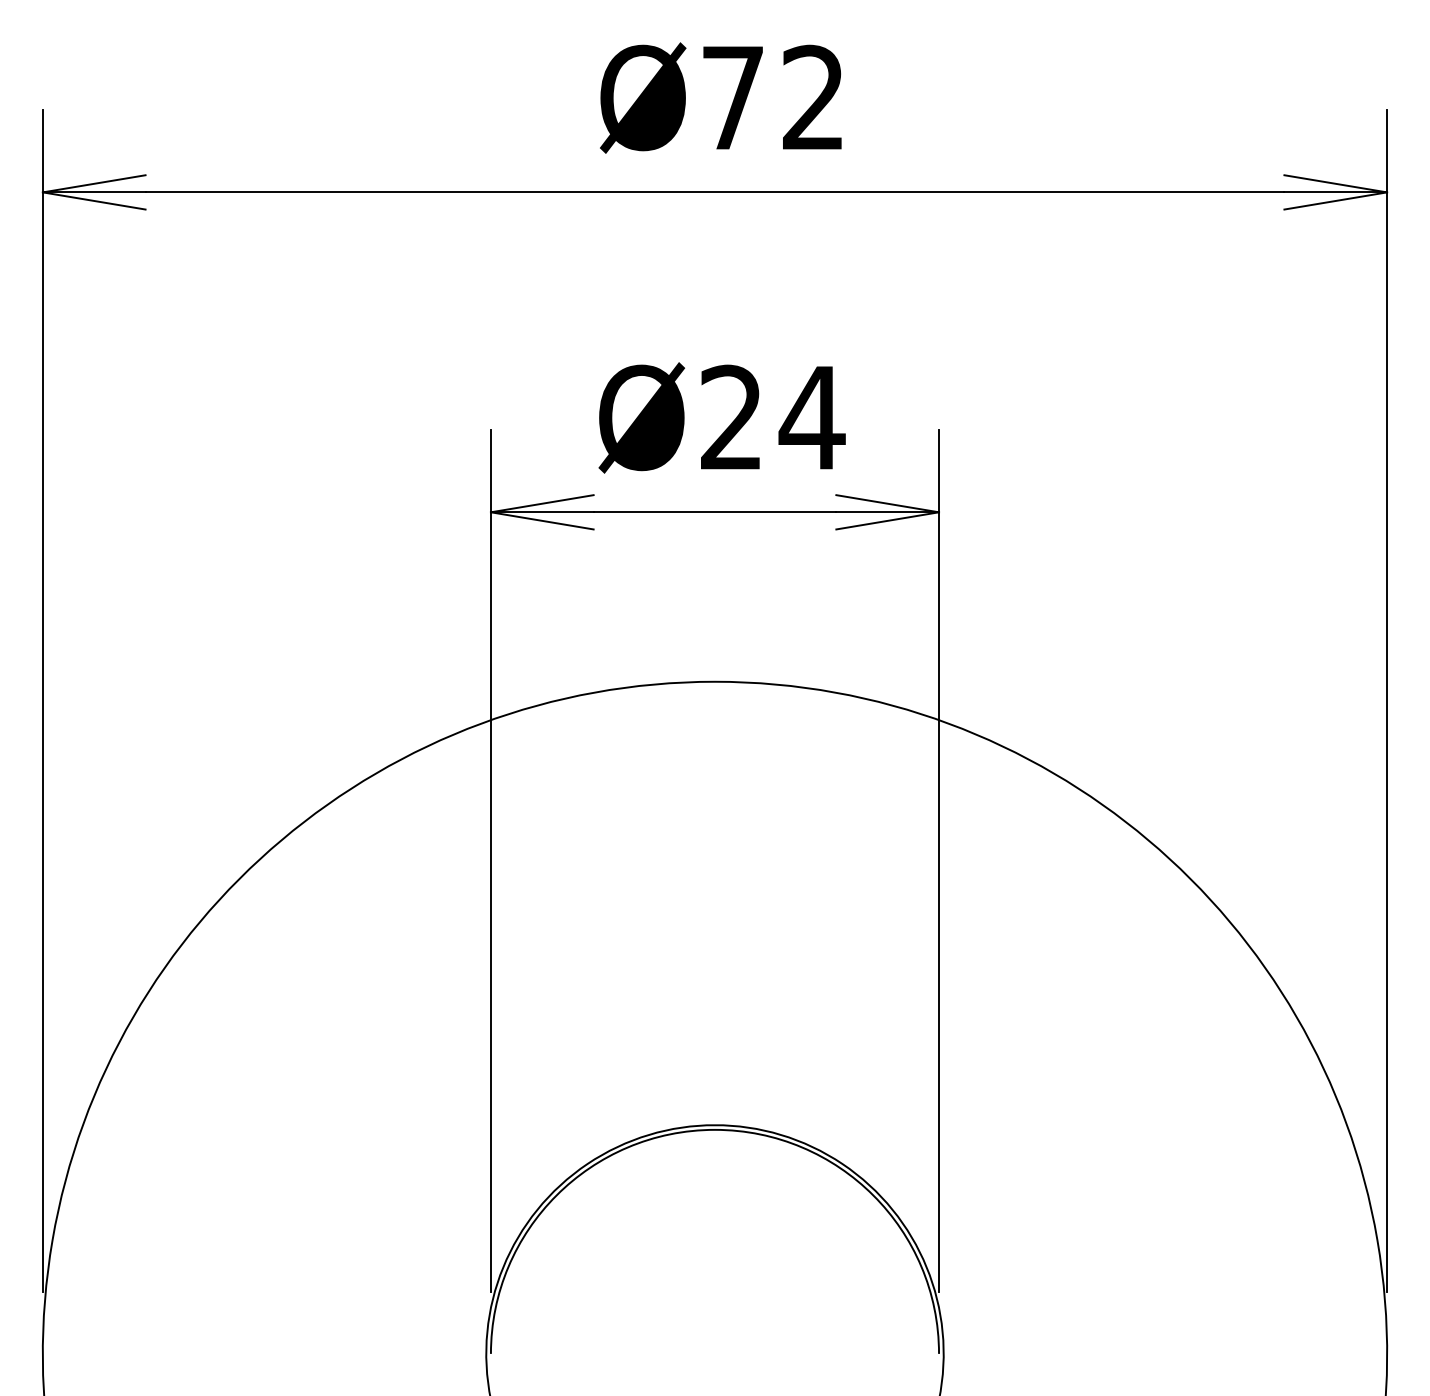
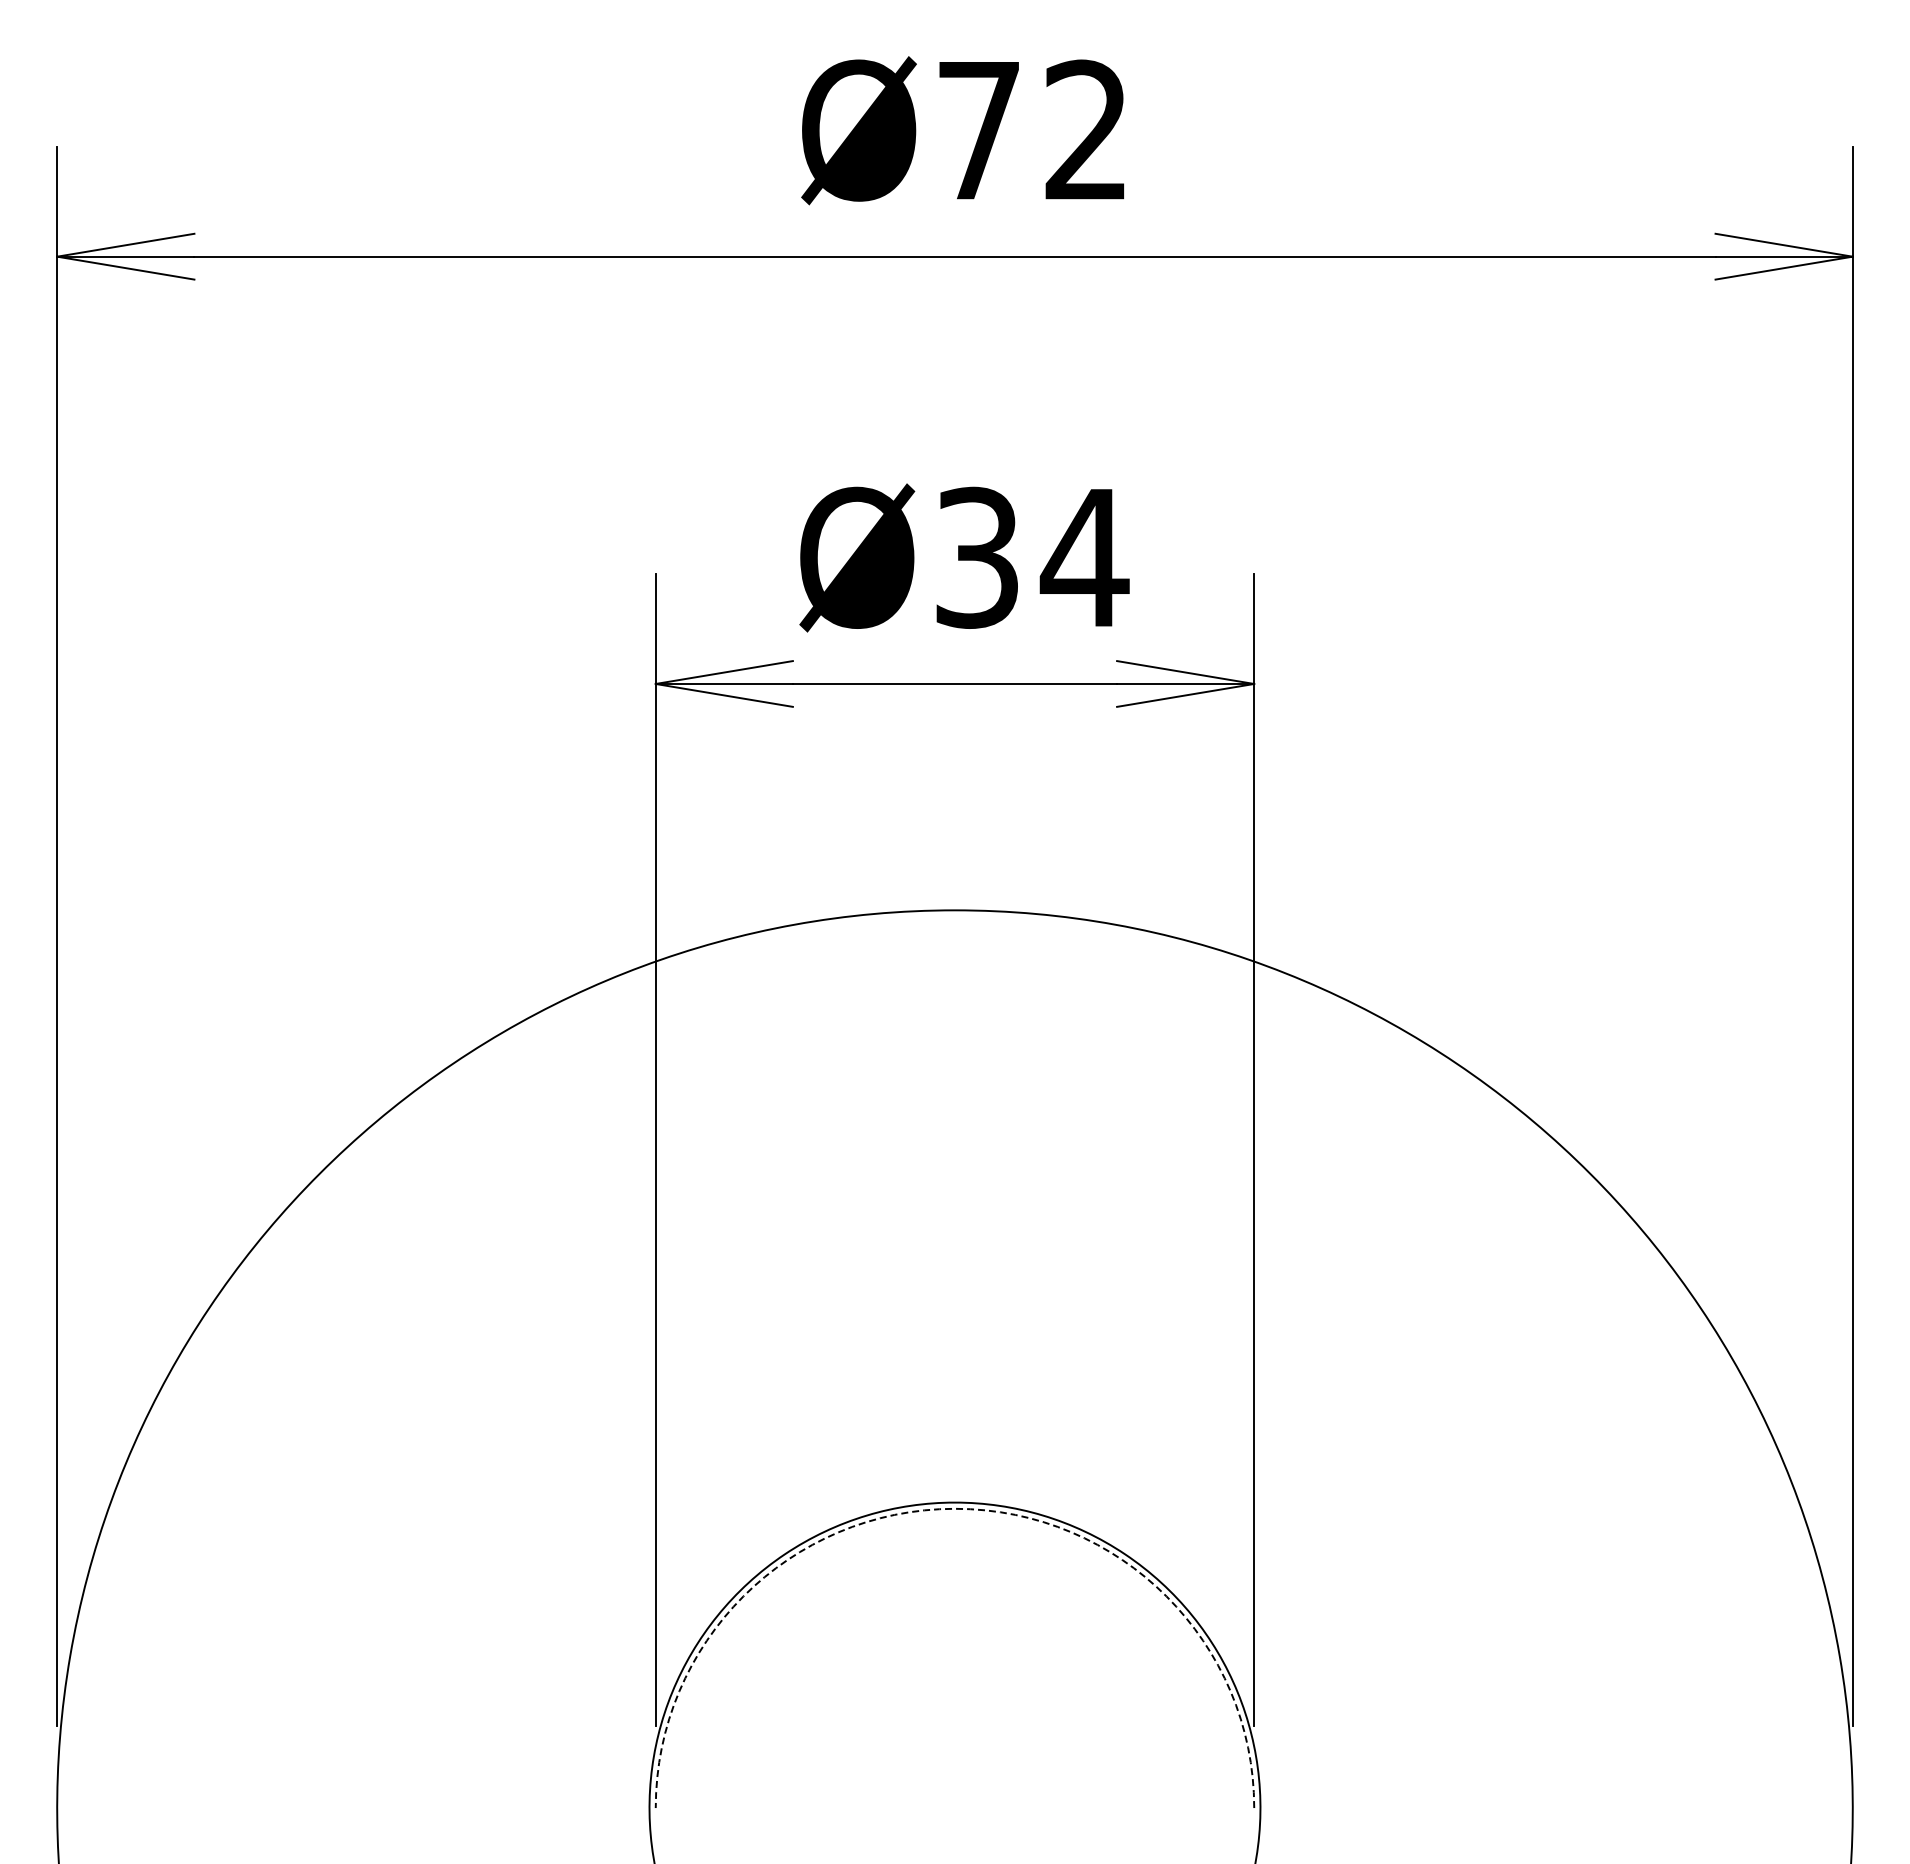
text: (731, 417) -> (976, 557), Ø24 -> Ø34
arc: (714, 1129) -> (954, 1508), solid -> dashed

